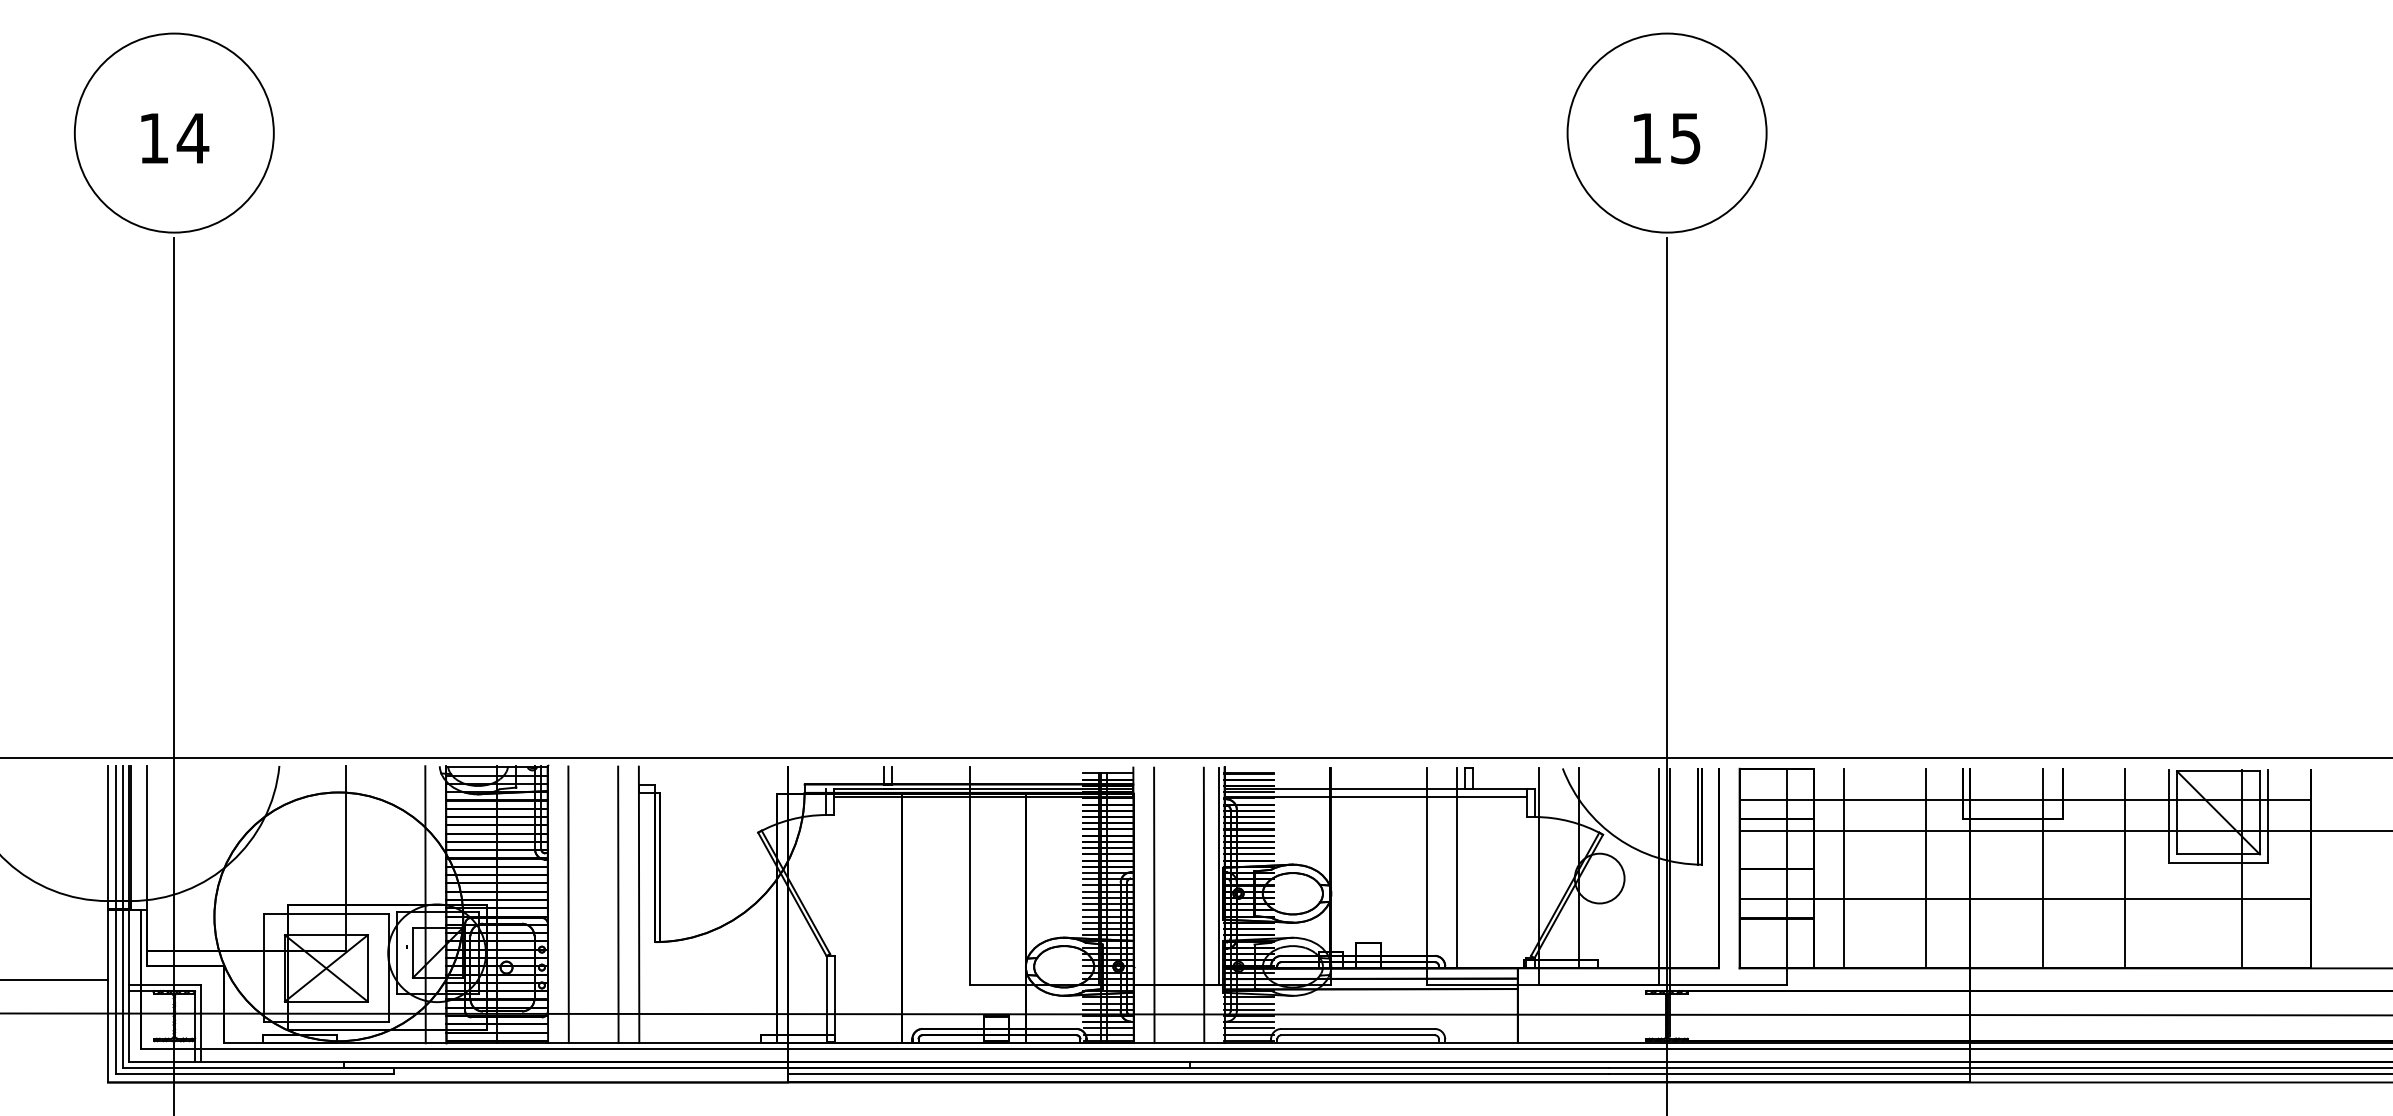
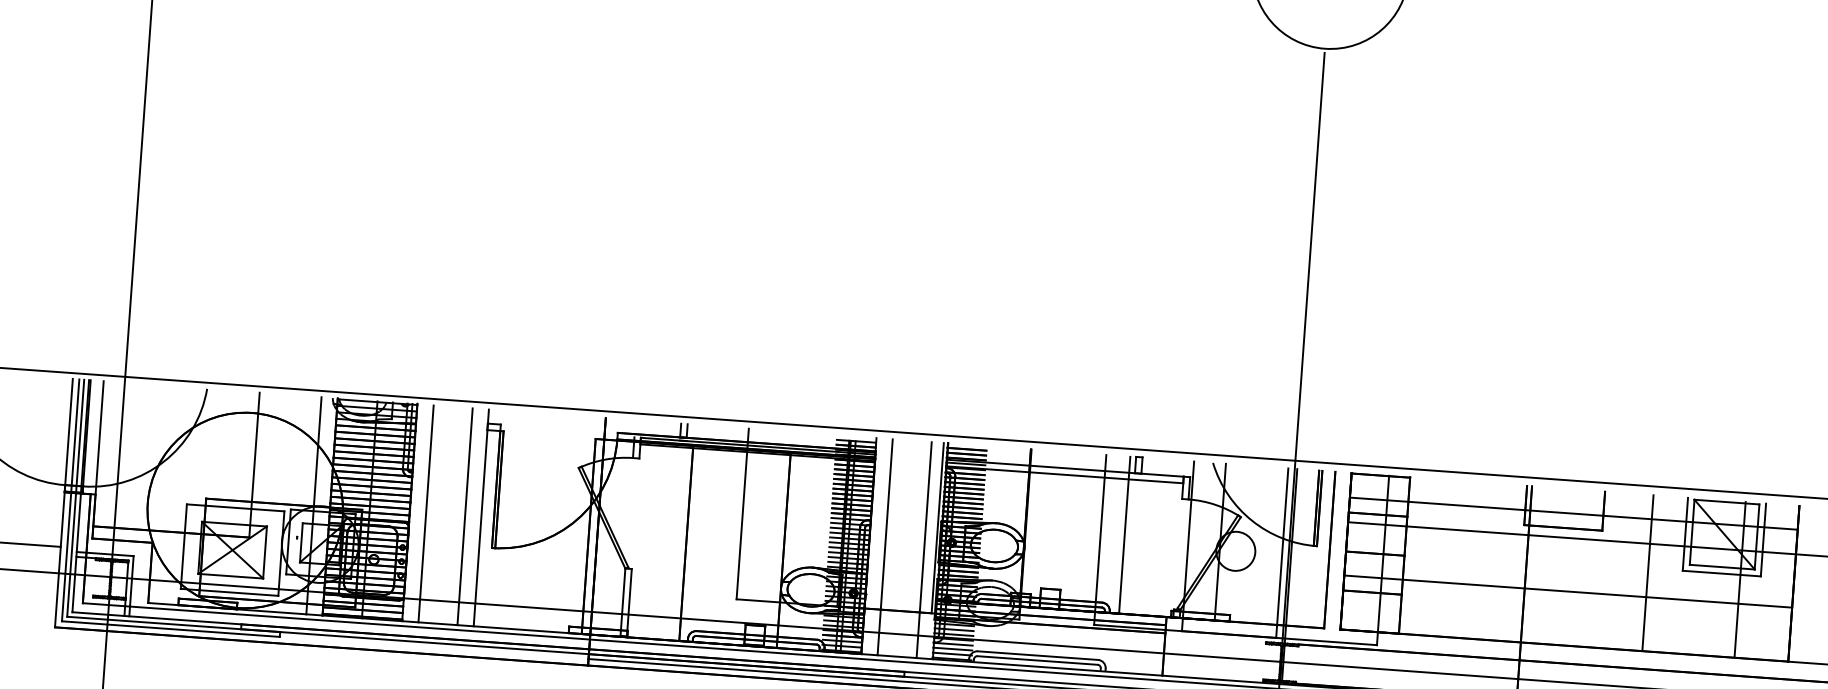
line: (1844, 867) -> (1428, 556), removed
line: (1925, 867) -> (1491, 560), removed
line: (2043, 867) -> (1584, 567), removed

